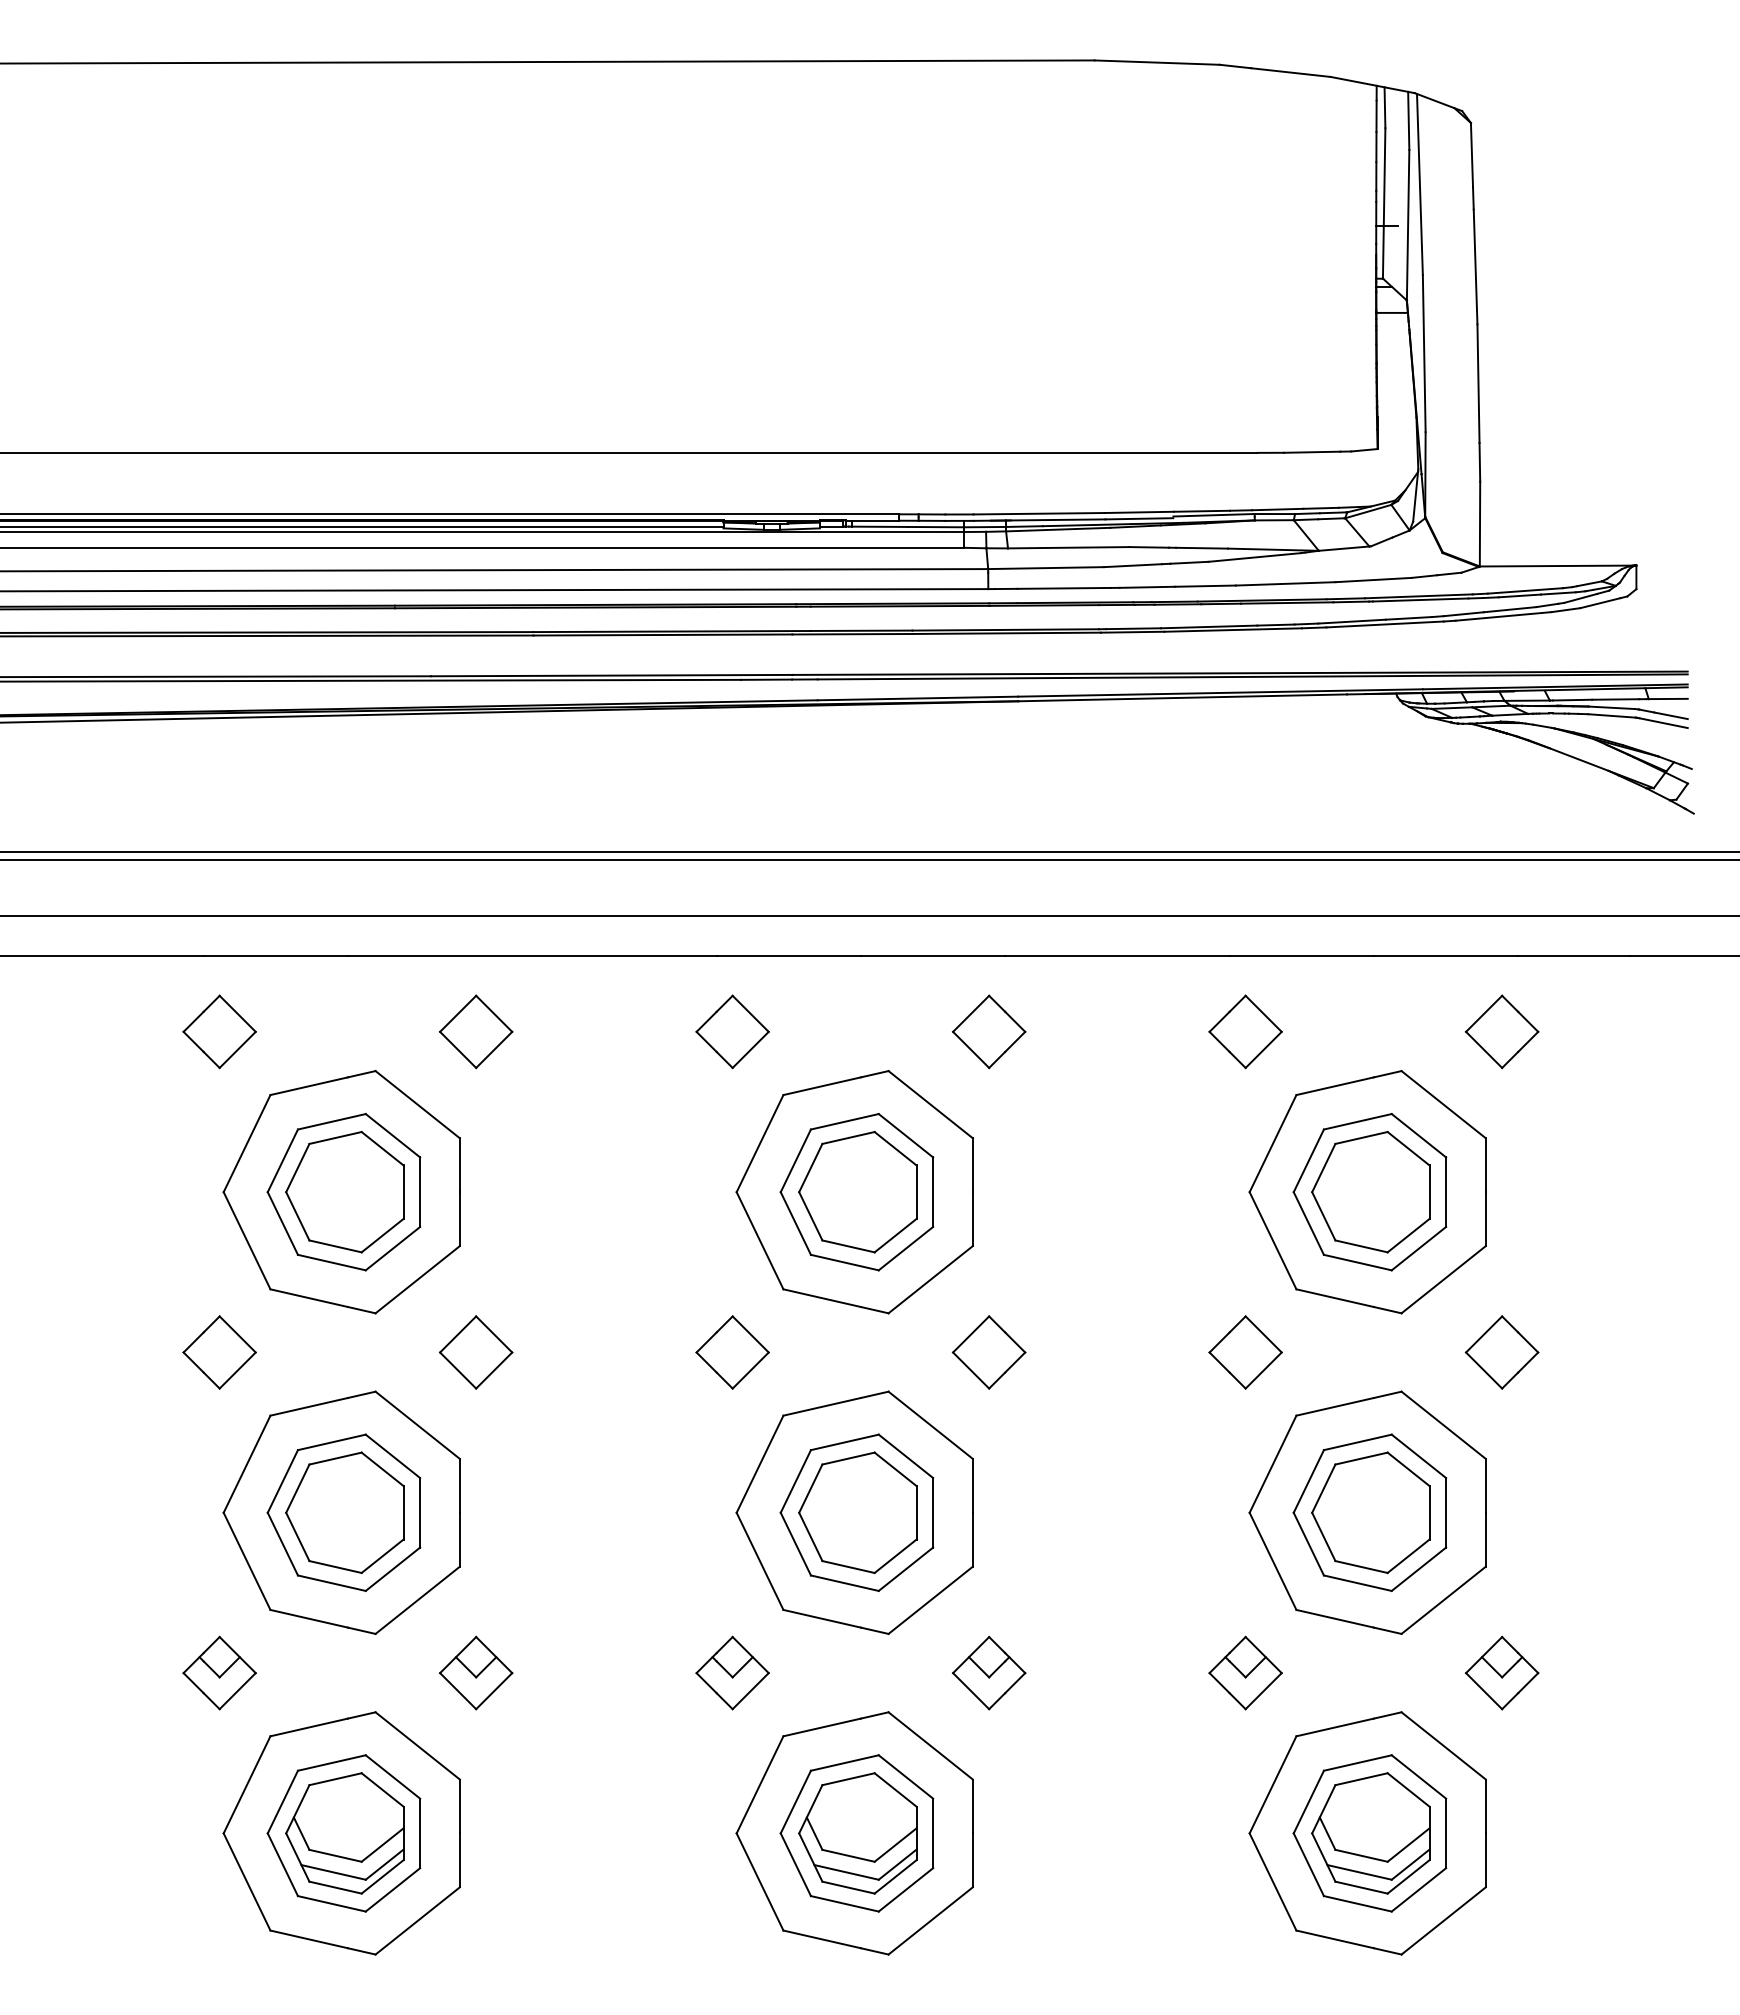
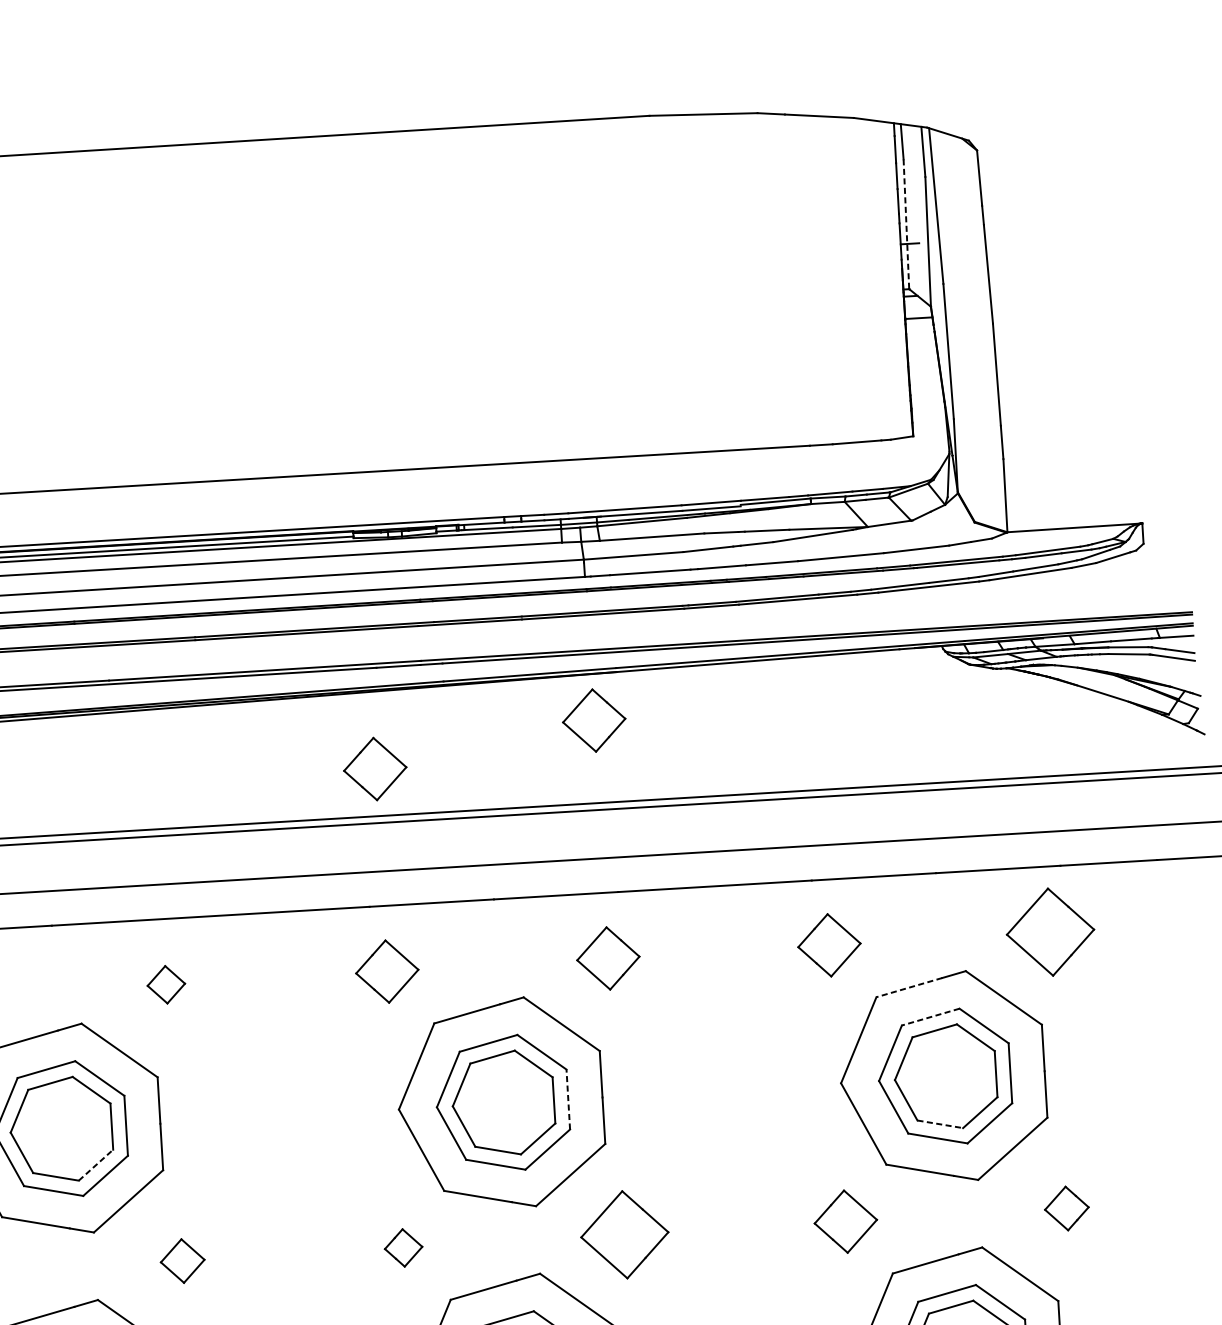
line: (1384, 203) -> (906, 224), solid -> dashed
part: (989, 755) -> (594, 720), added
part: (732, 796) -> (375, 768), added
part: (476, 1031) -> (166, 984), size x0.6
part: (1501, 1031) -> (1049, 931), size x1.4
line: (1335, 1086) -> (909, 987), solid -> dashed
line: (1357, 1121) -> (930, 1016), solid -> dashed
line: (933, 1192) -> (568, 1099), solid -> dashed
line: (382, 1235) -> (95, 1165), solid -> dashed
line: (1361, 1246) -> (940, 1124), solid -> dashed
part: (476, 1352) -> (182, 1261), size x0.7
part: (732, 1352) -> (403, 1247), size x0.6
part: (988, 1352) -> (624, 1234), size x1.4
part: (1501, 1352) -> (1066, 1208), size x0.7

